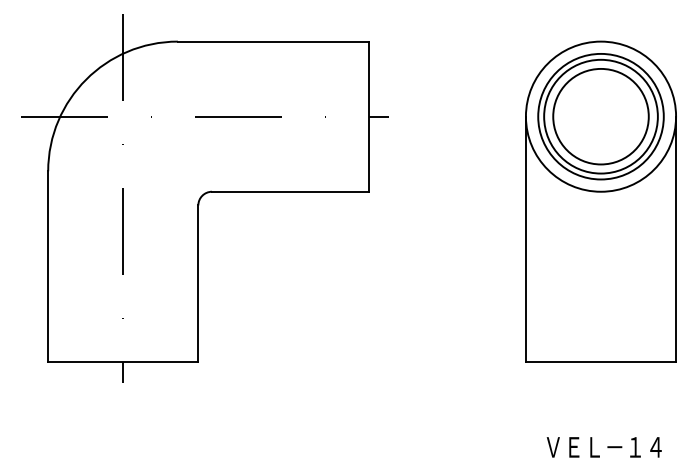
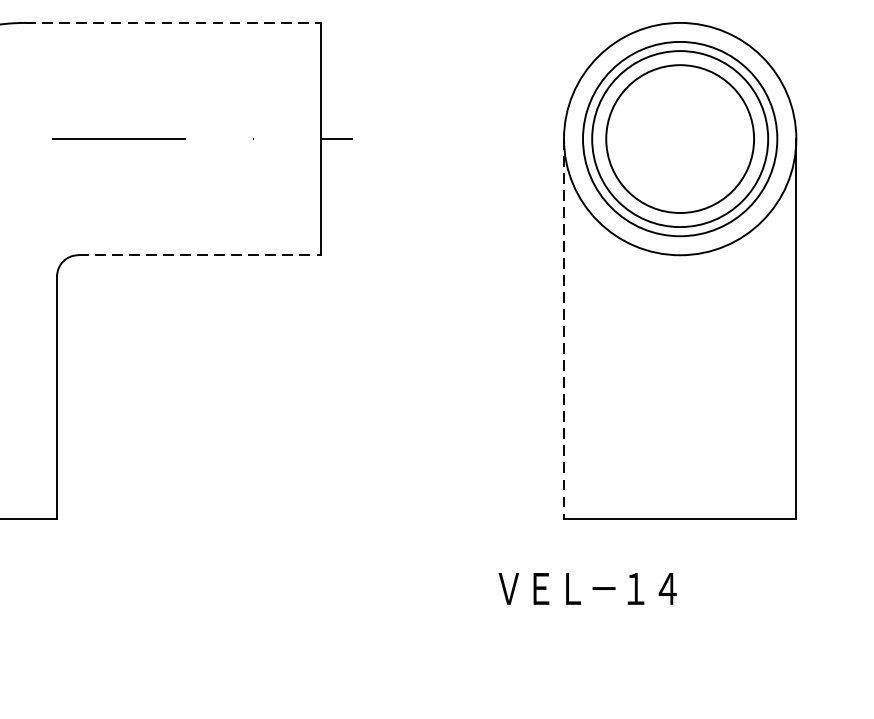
line: (273, 41) -> (173, 22), solid -> dashed
line: (290, 191) -> (199, 254), solid -> dashed
line: (525, 239) -> (563, 329), solid -> dashed
text: (603, 447) -> (586, 589), moved

